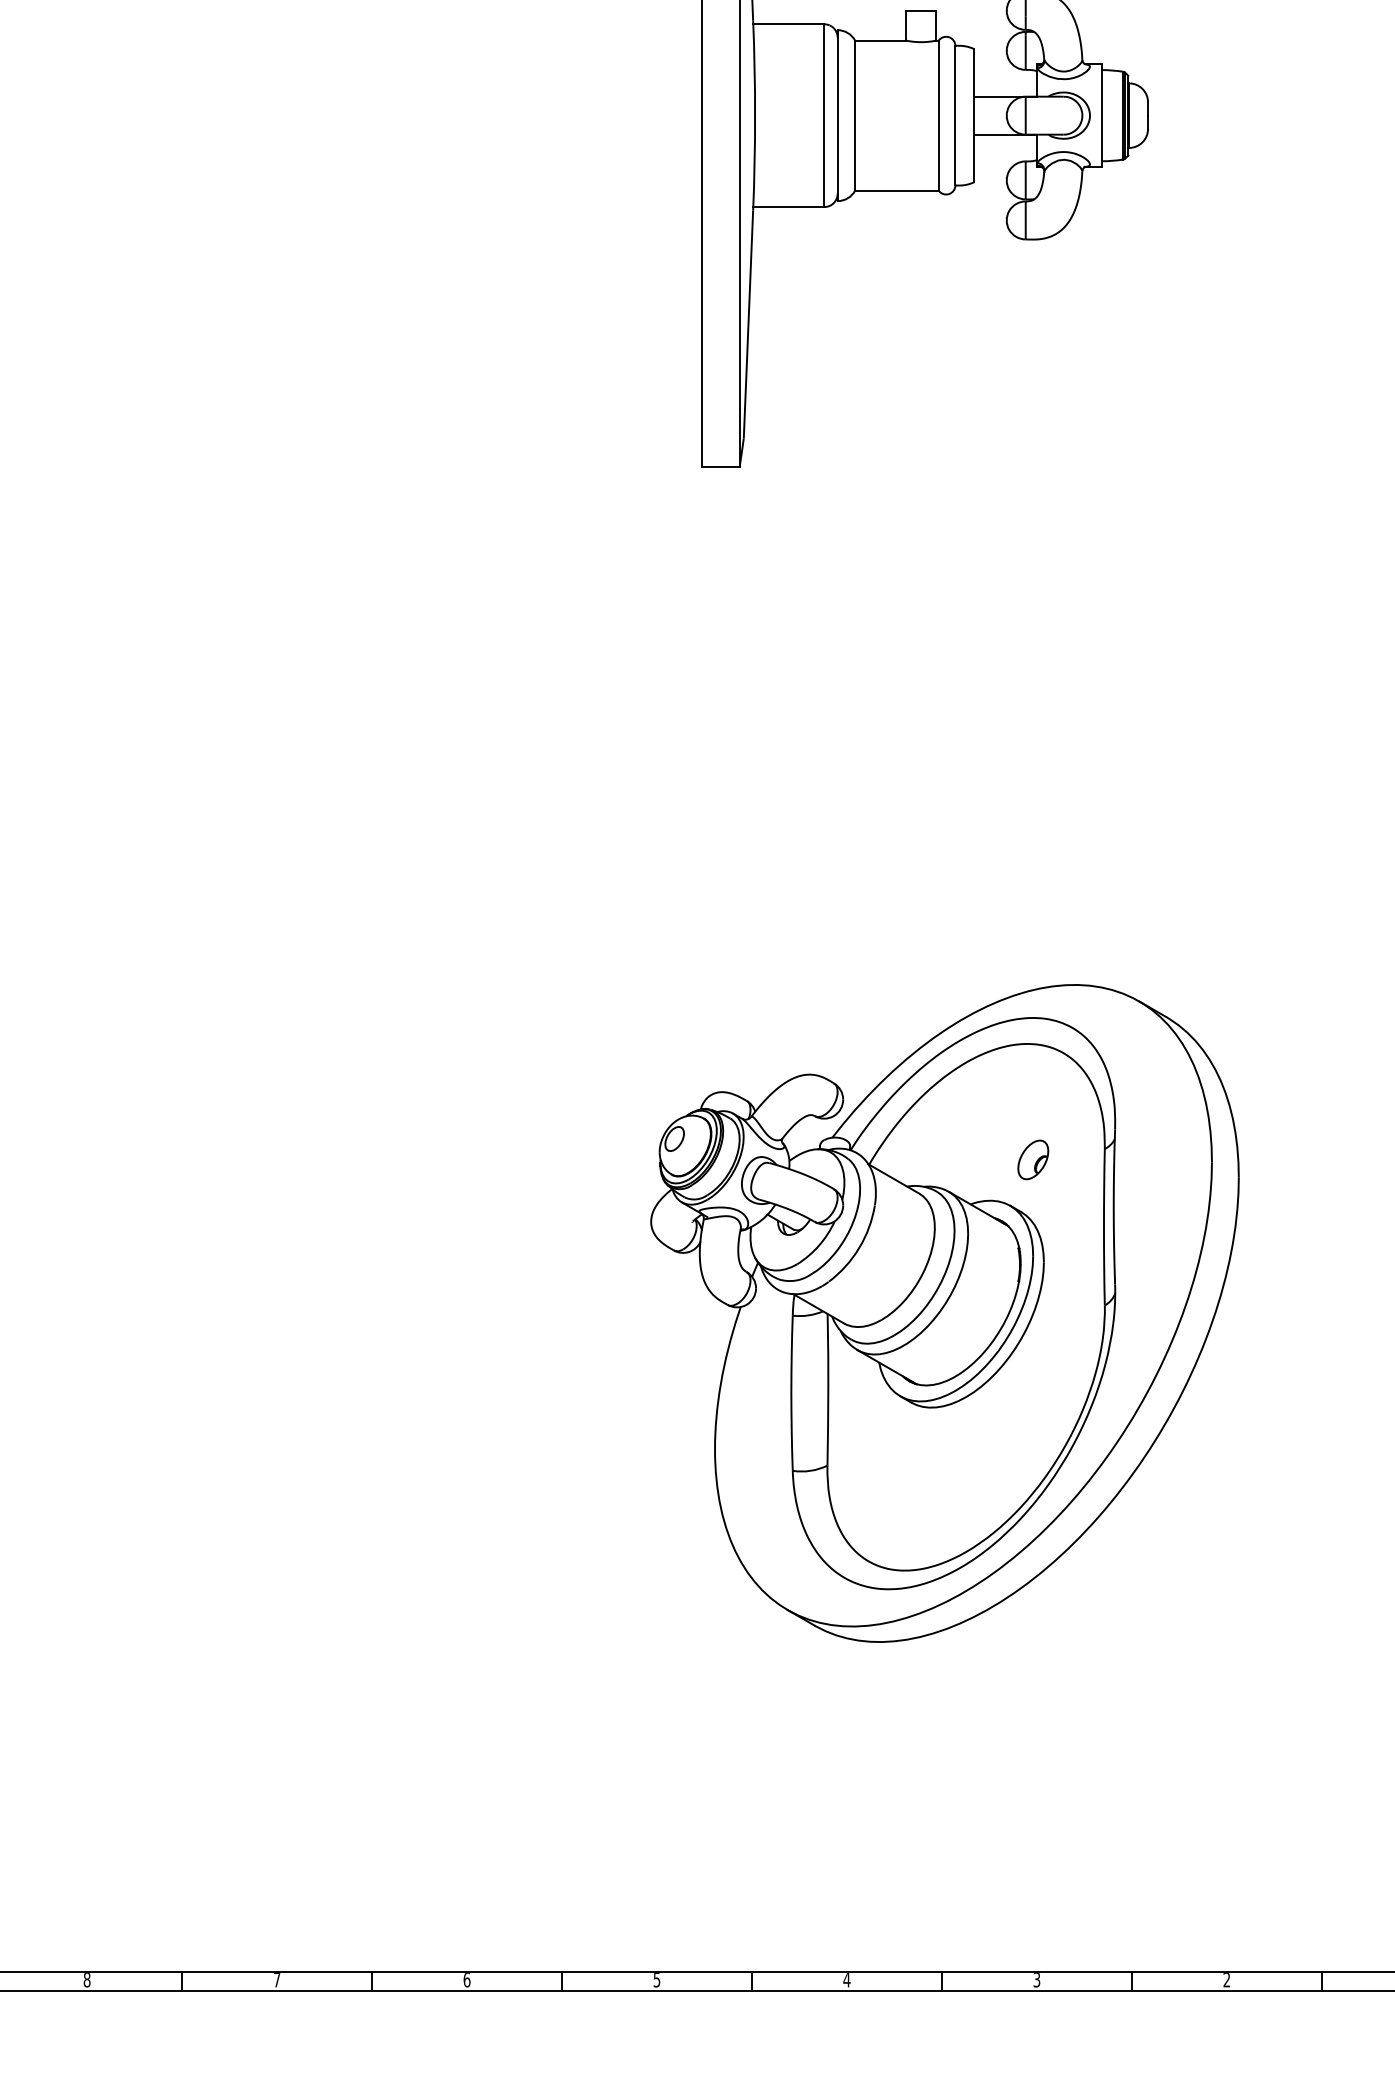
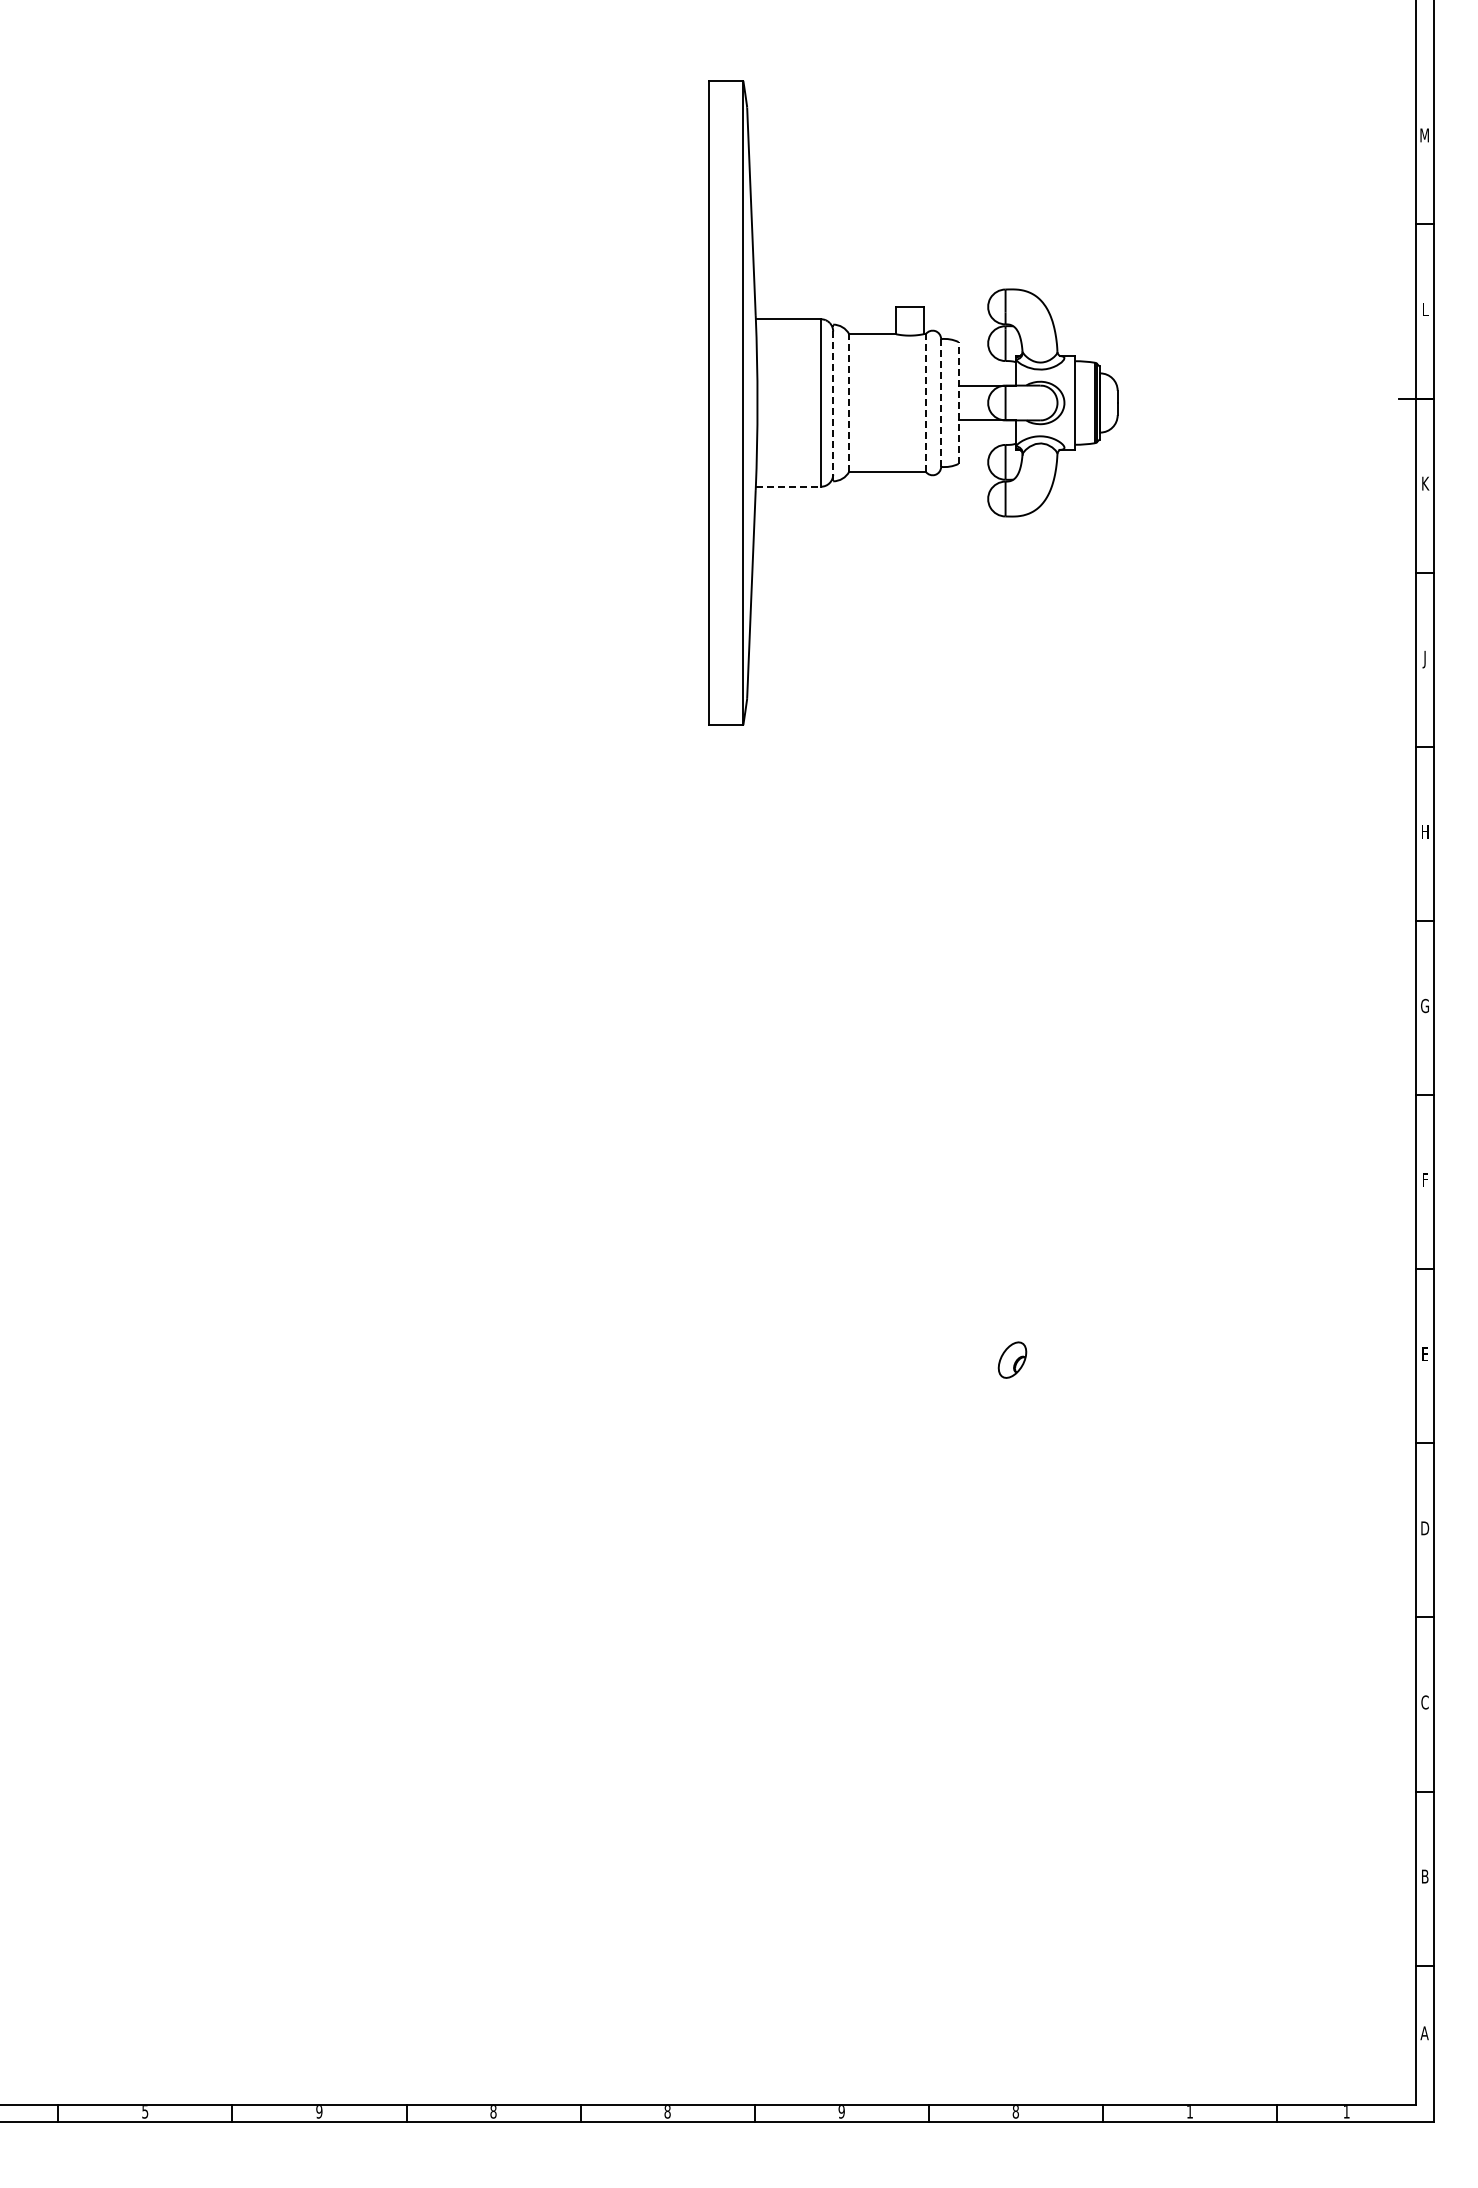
line: (837, 115) -> (833, 402), solid -> dashed
line: (855, 116) -> (849, 403), solid -> dashed
line: (938, 116) -> (925, 403), solid -> dashed
line: (955, 116) -> (941, 403), solid -> dashed
line: (974, 116) -> (958, 403), solid -> dashed
line: (788, 206) -> (788, 486), solid -> dashed
part: (944, 1313) -> (931, 1500), removed
text: (87, 1980) -> (145, 2112), 8 -> 5
text: (277, 1980) -> (319, 2112), 7 -> 9
text: (467, 1980) -> (493, 2112), 6 -> 8
text: (656, 1980) -> (667, 2112), 5 -> 8
text: (846, 1980) -> (841, 2112), 4 -> 9
text: (1036, 1980) -> (1015, 2112), 3 -> 8
text: (1226, 1980) -> (1189, 2112), 2 -> 1

